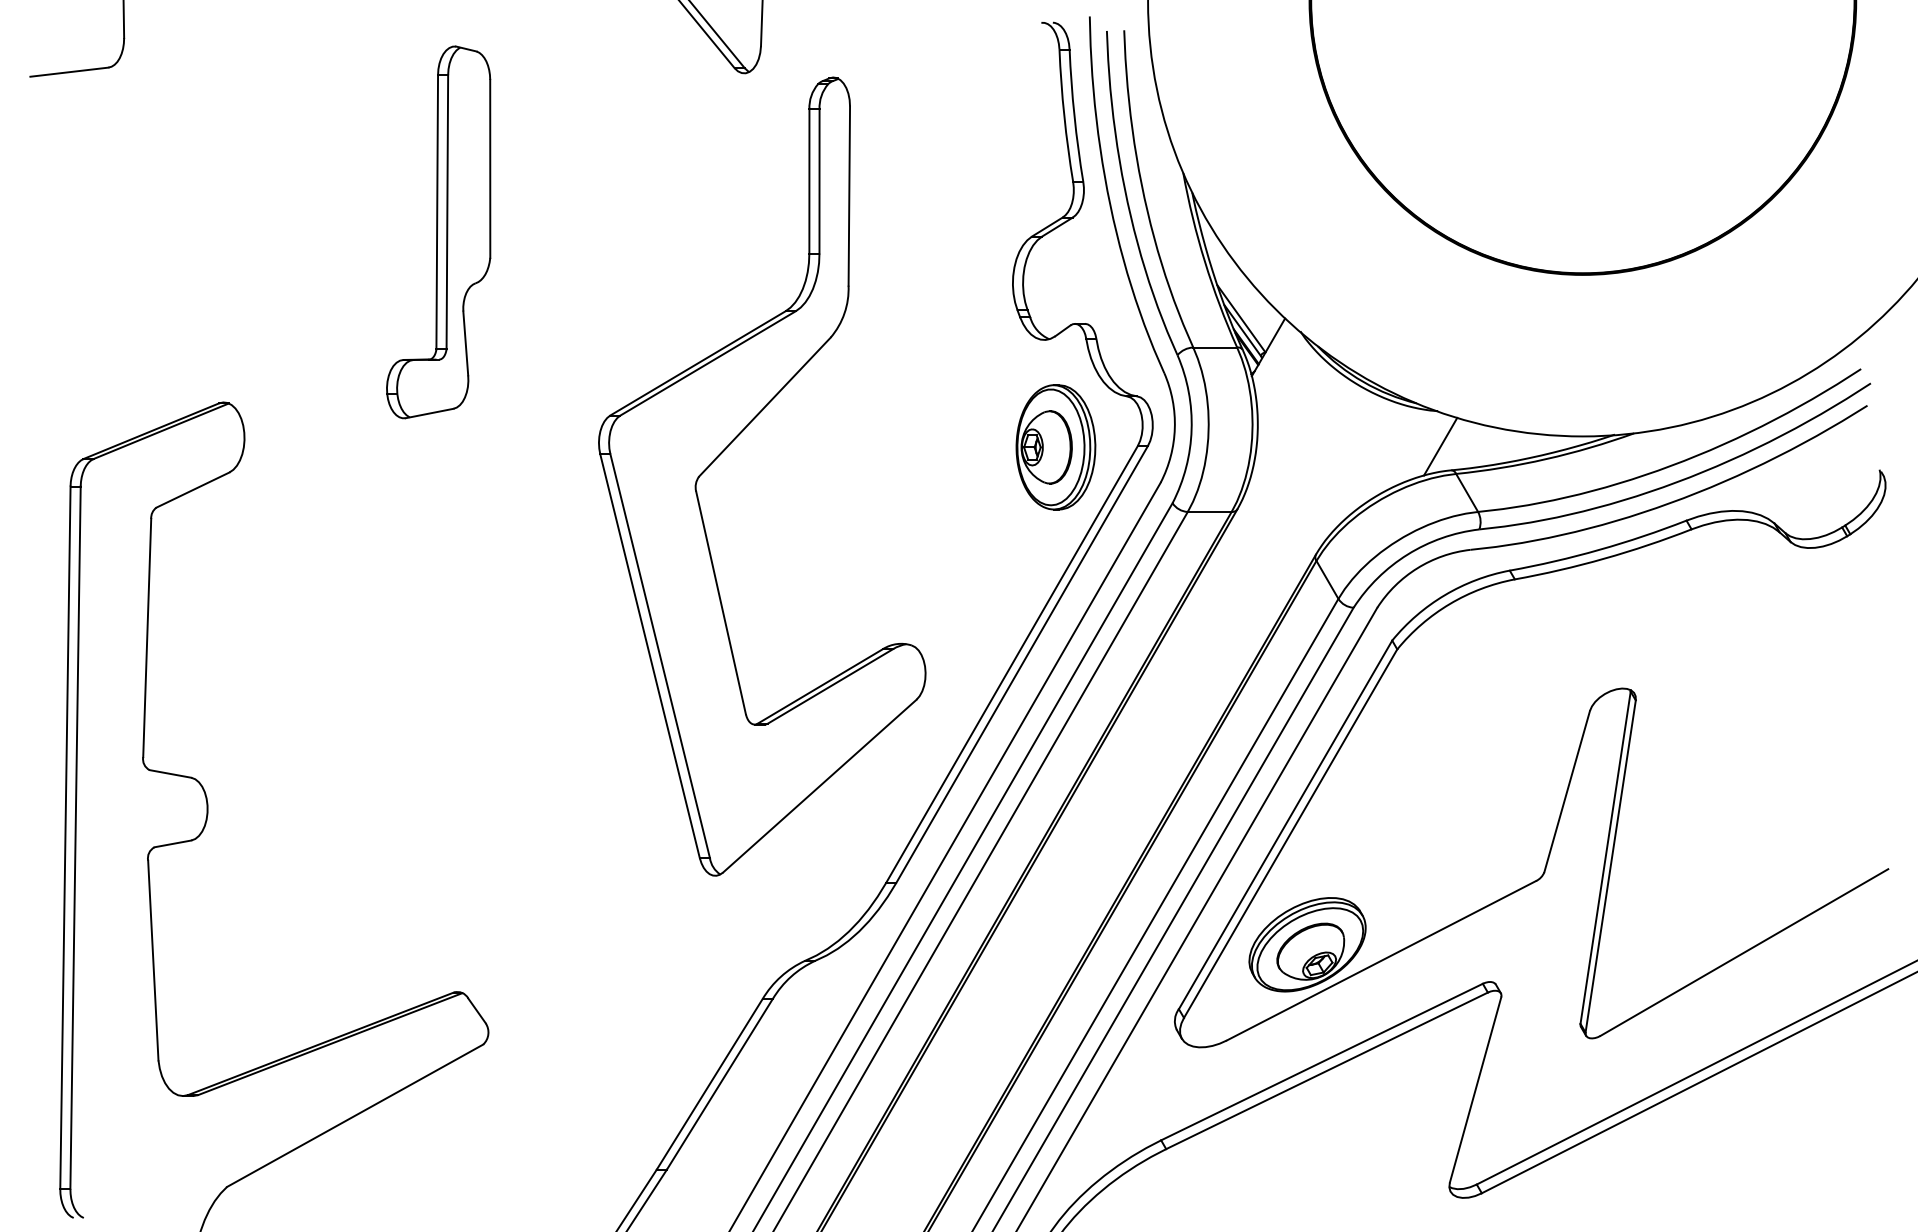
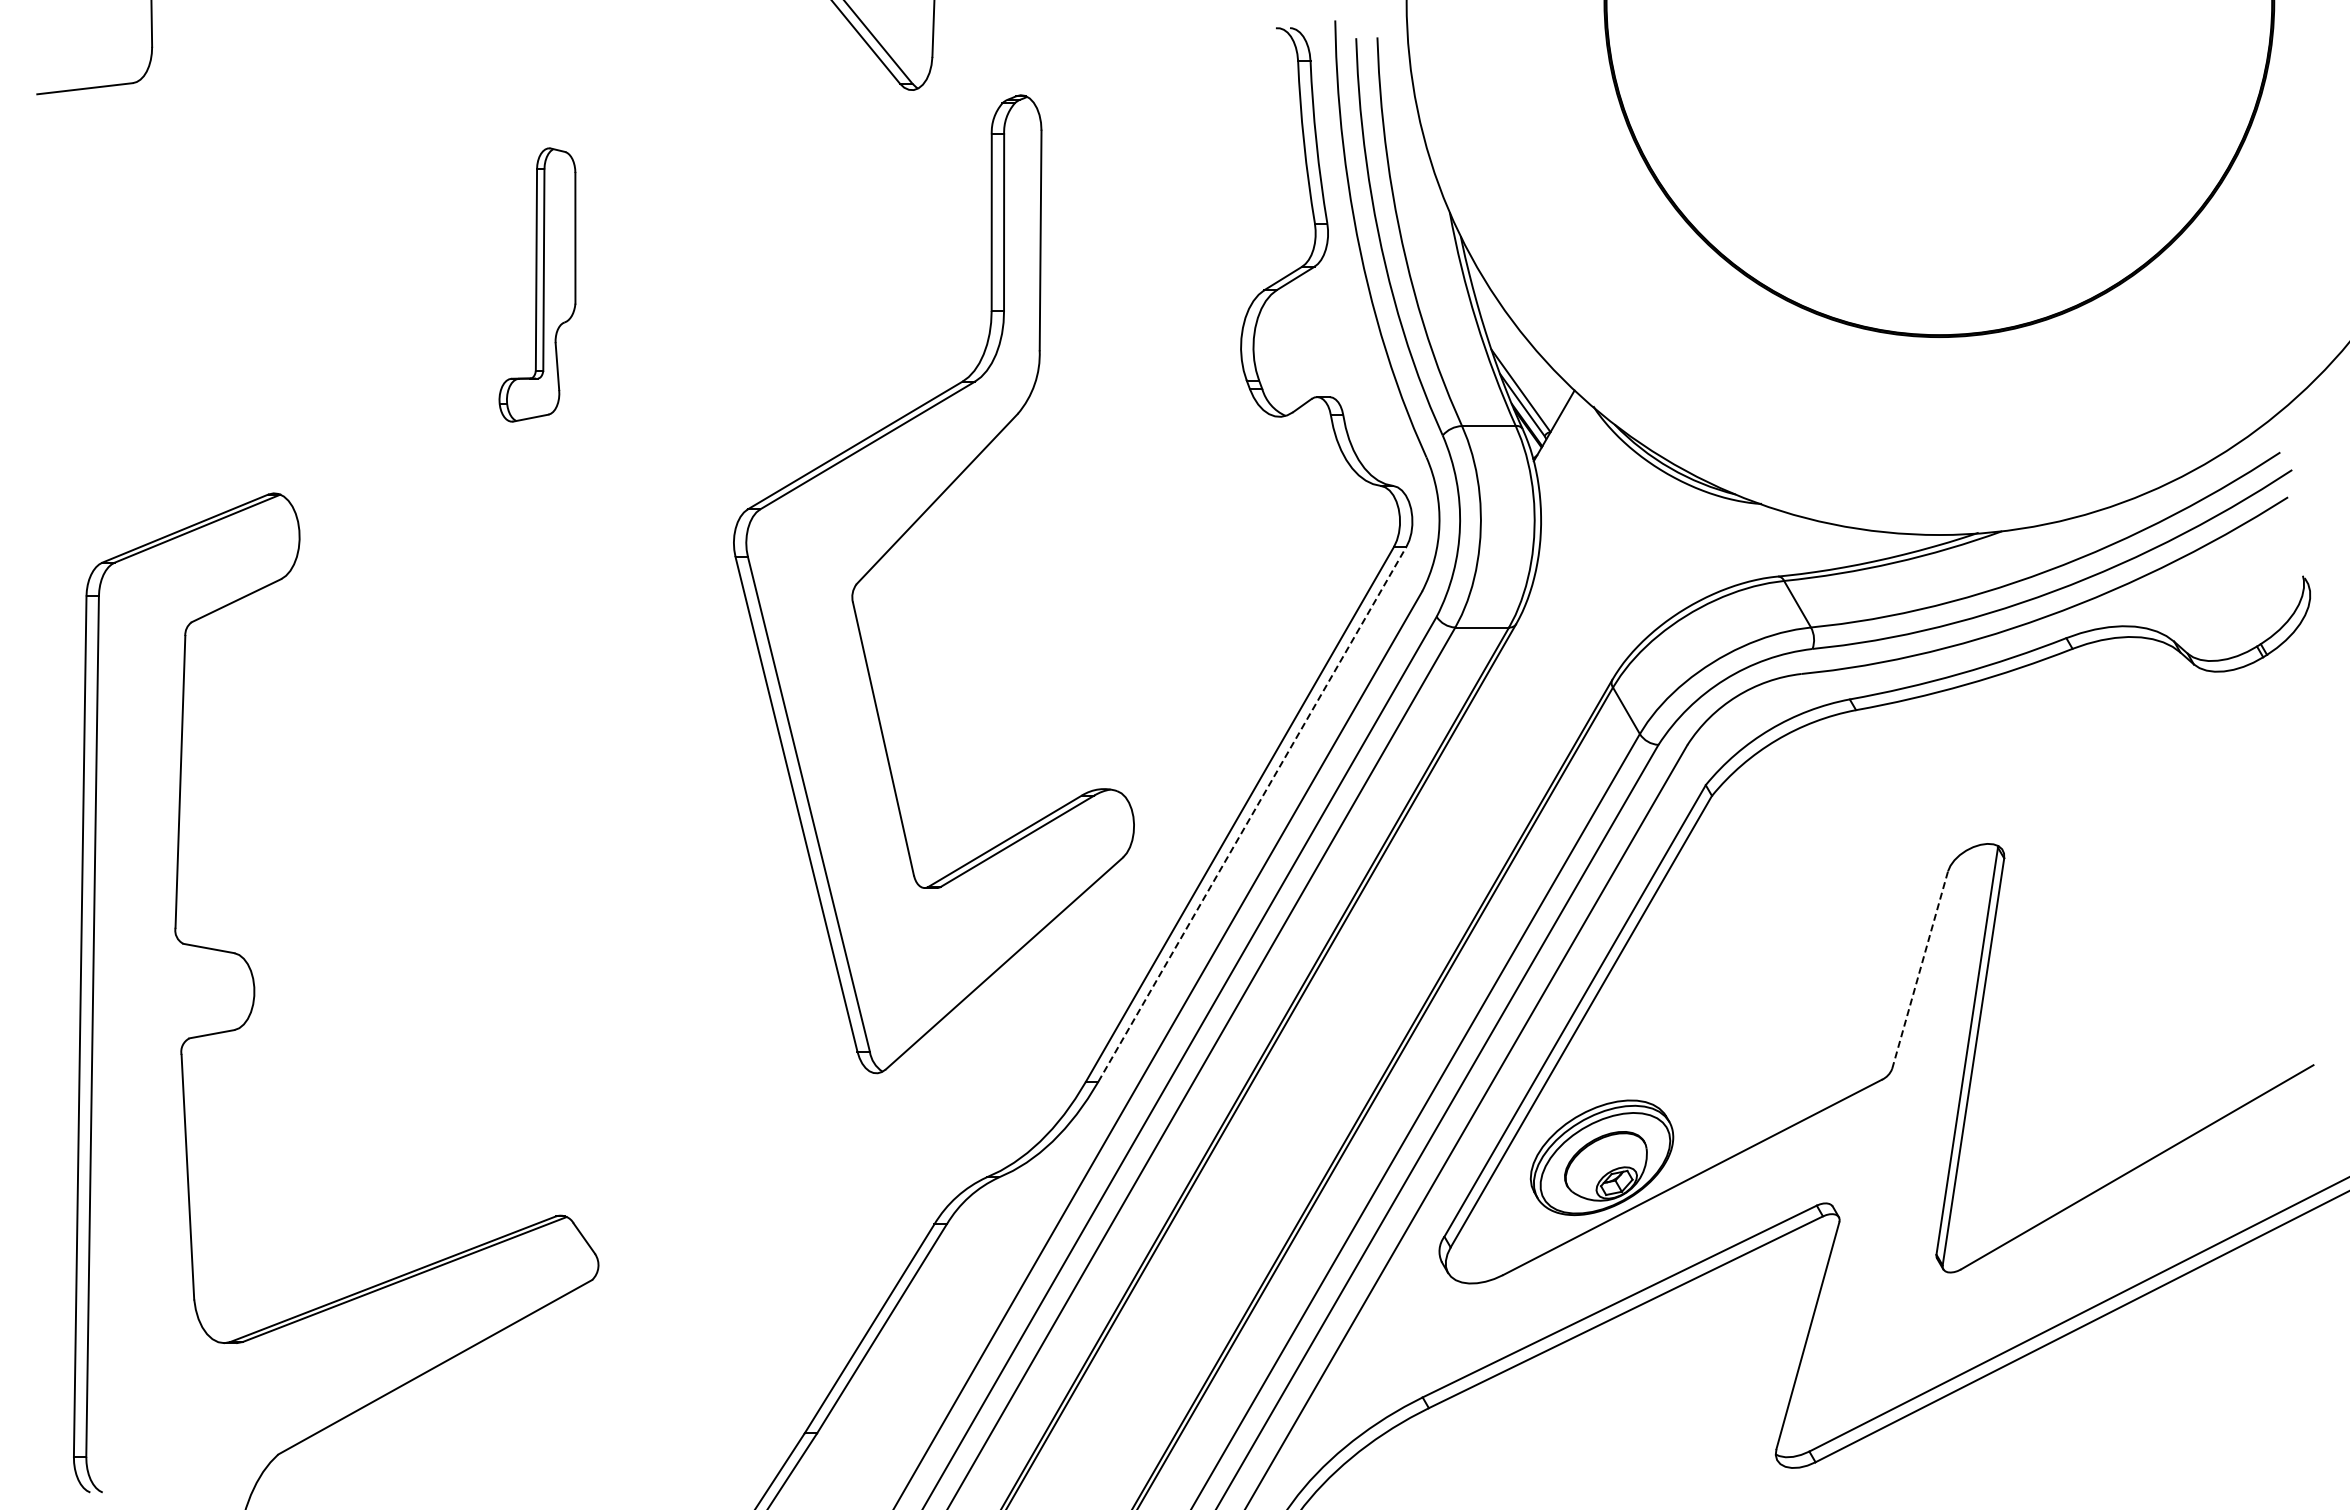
part: (438, 231) -> (537, 284), size x0.6
line: (1440, 446) -> (1764, 547), removed
part: (1055, 447) -> (1293, 548), removed
line: (1022, 664) -> (1252, 814), solid -> dashed
line: (1567, 791) -> (1920, 970), solid -> dashed

